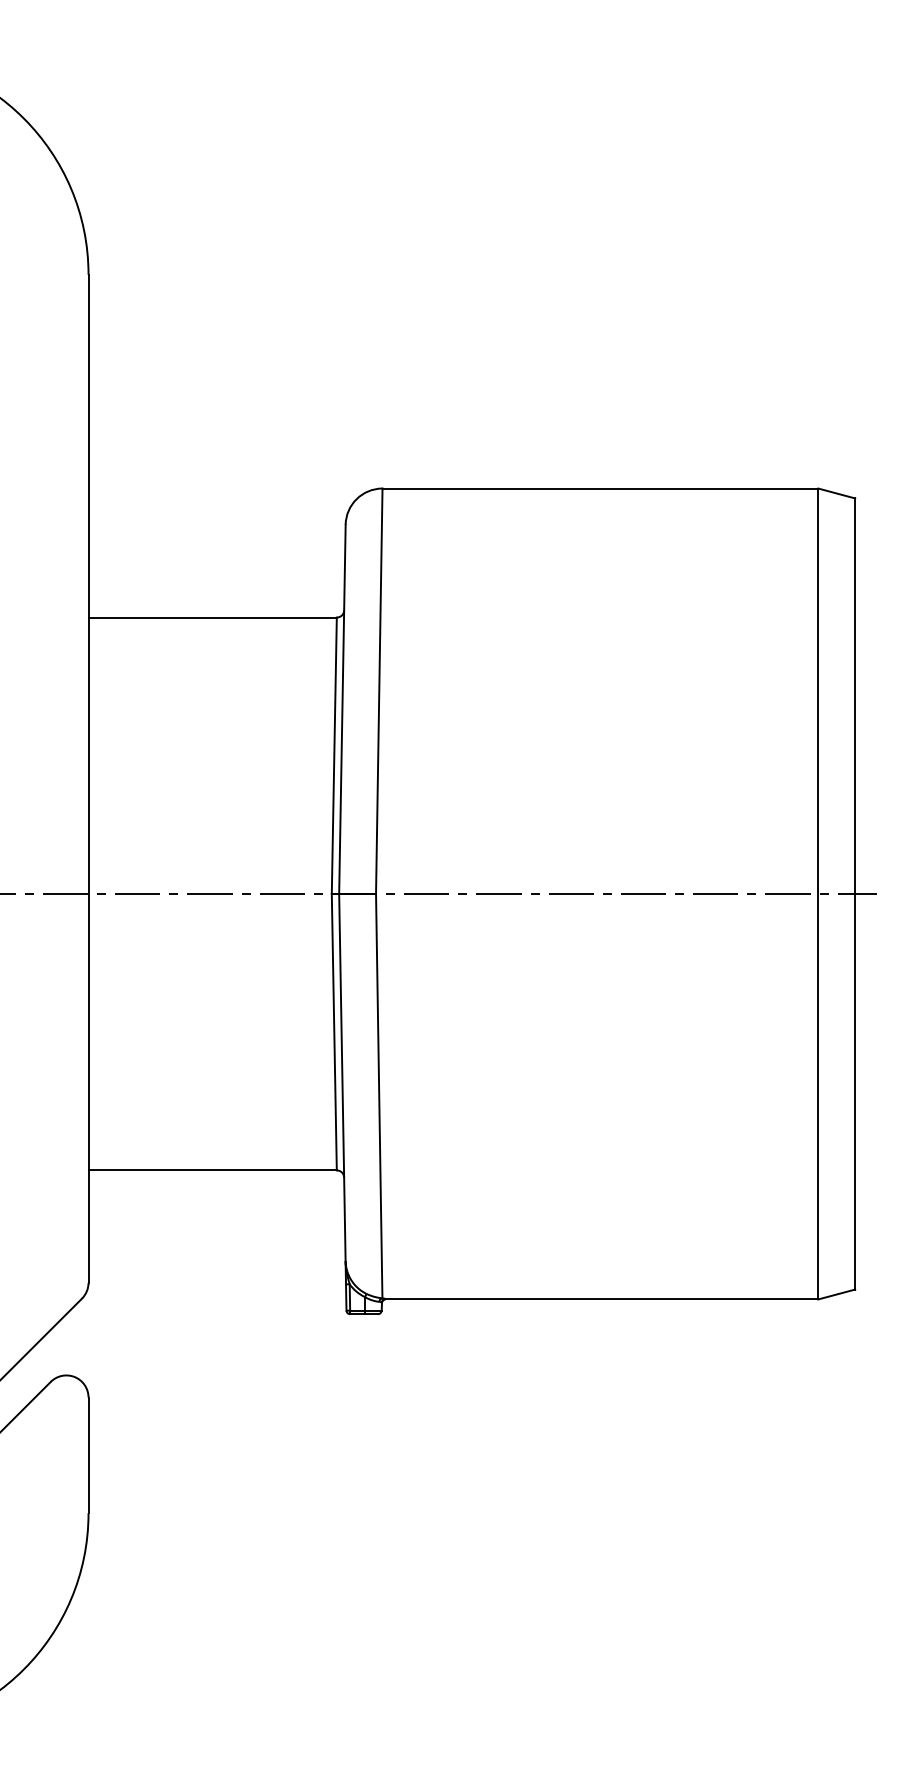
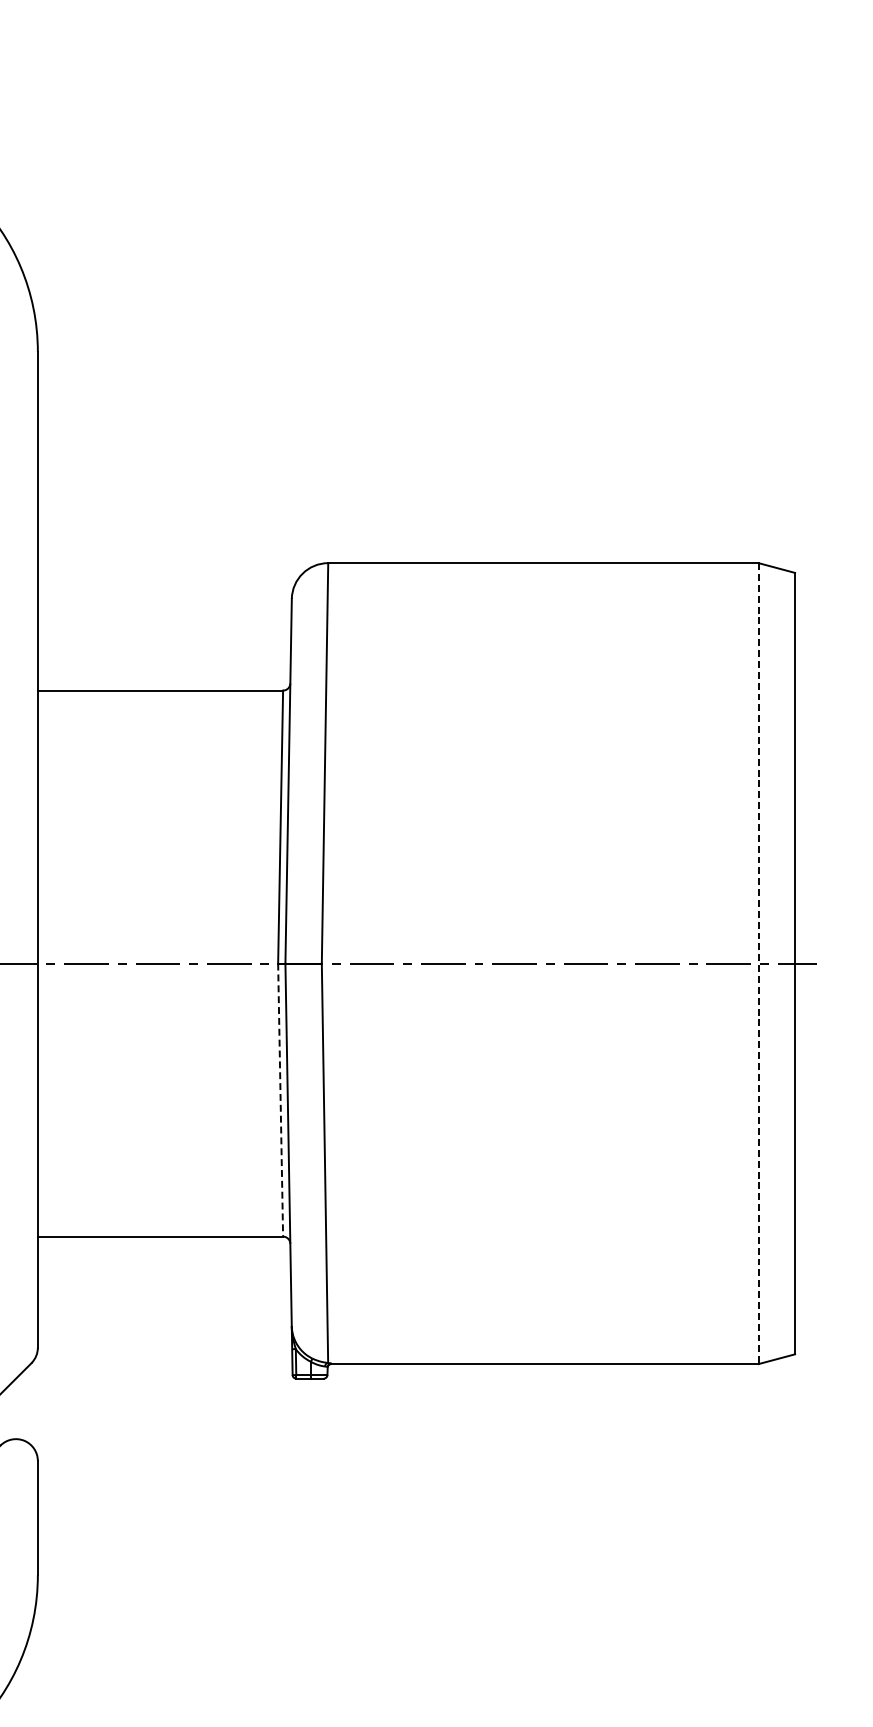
line: (818, 894) -> (758, 964), solid -> dashed
line: (334, 1032) -> (280, 1100), solid -> dashed

